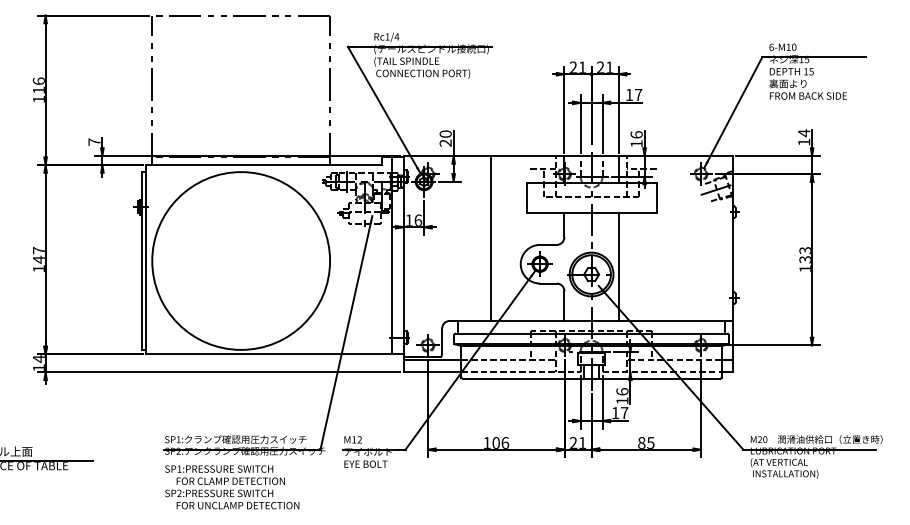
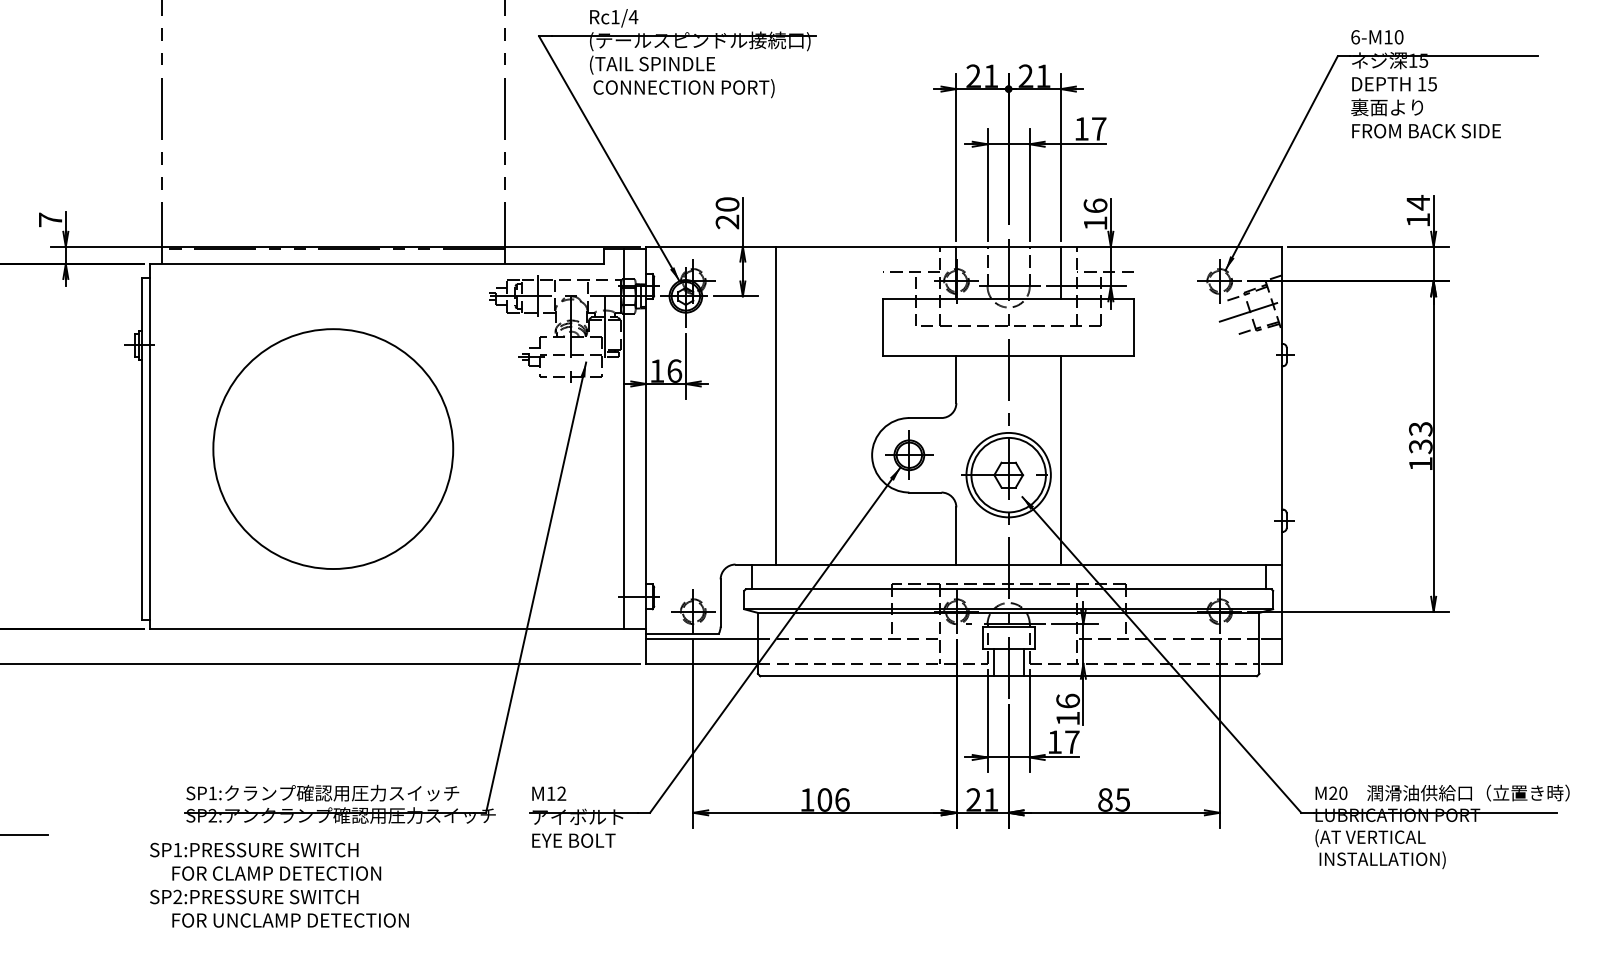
line: (490, 238) -> (775, 405), moved
circle: (241, 260) -> (333, 448), size x0.7
text: (232, 487) -> (279, 885), moved

